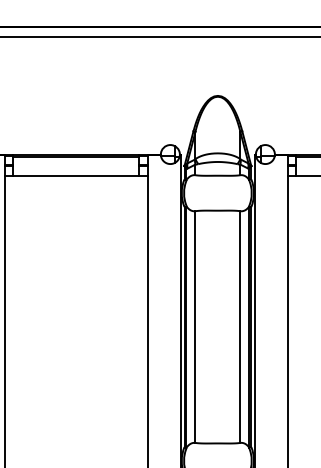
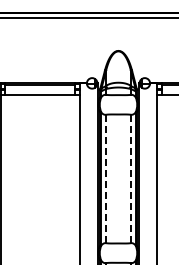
line: (196, 326) -> (106, 178), solid -> dashed
line: (239, 326) -> (130, 178), solid -> dashed

